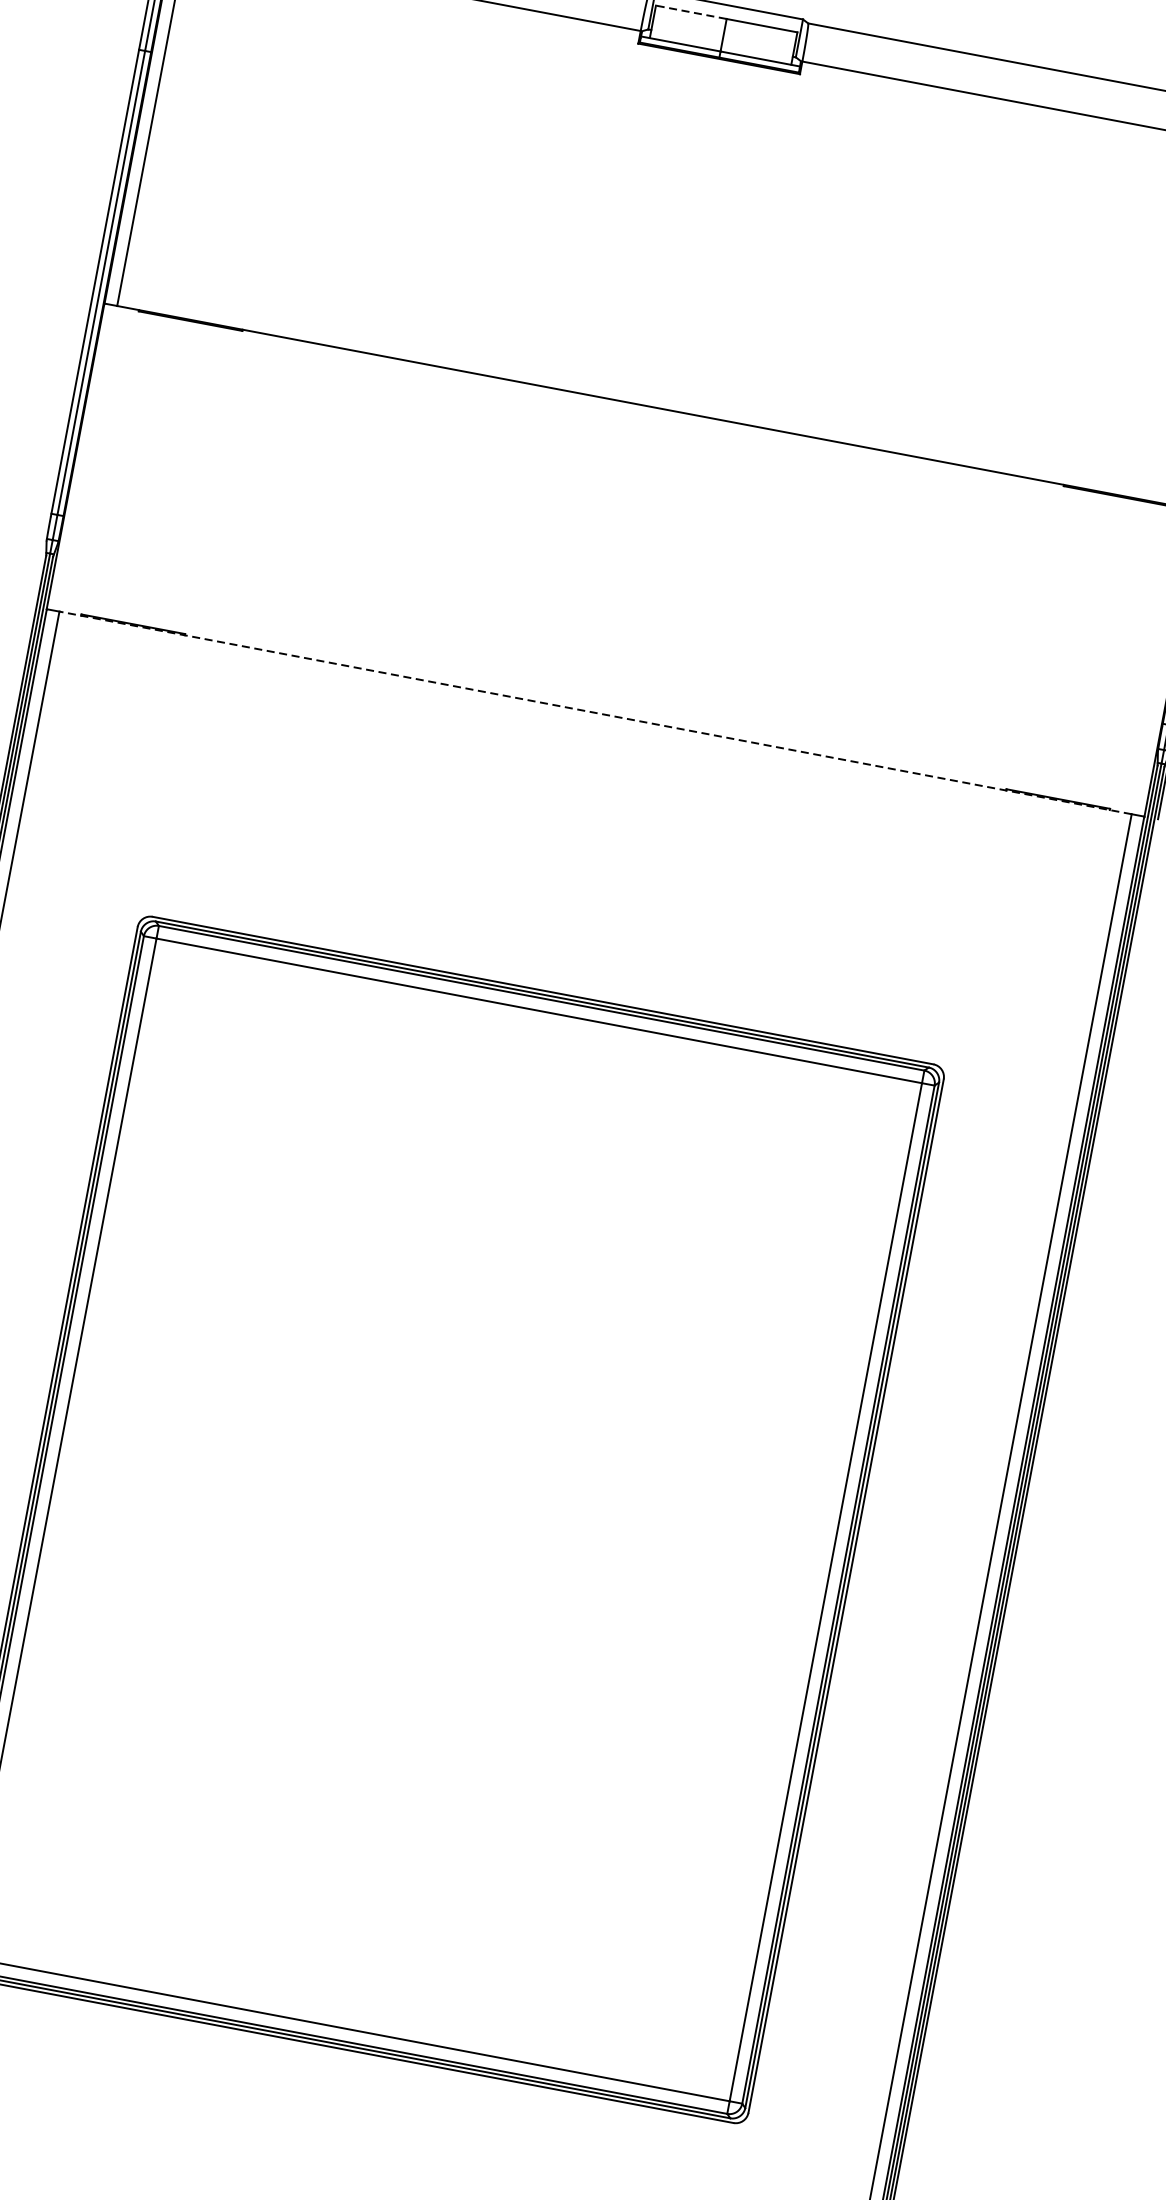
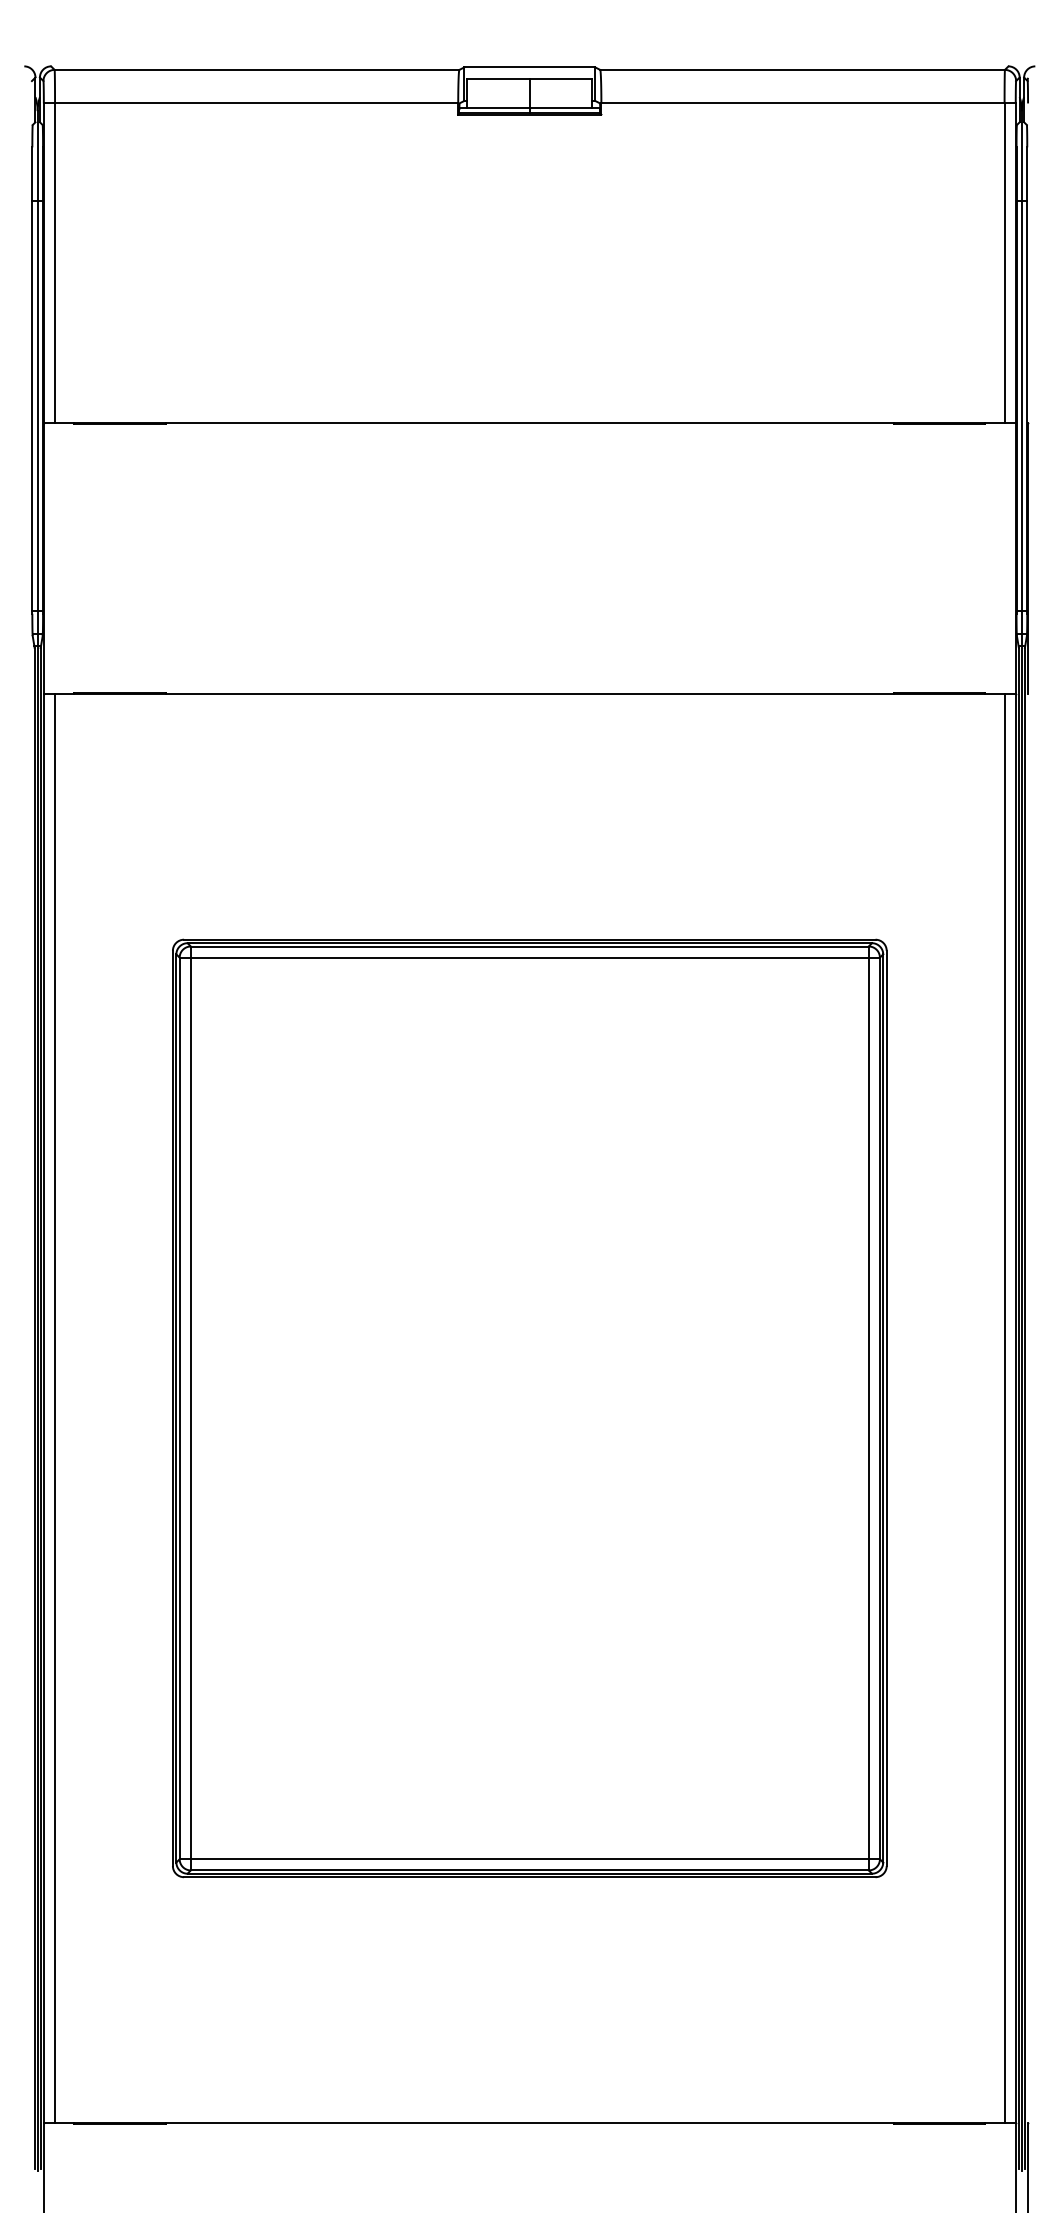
line: (690, 12) -> (497, 79), dashed -> solid
line: (595, 712) -> (529, 693), dashed -> solid

